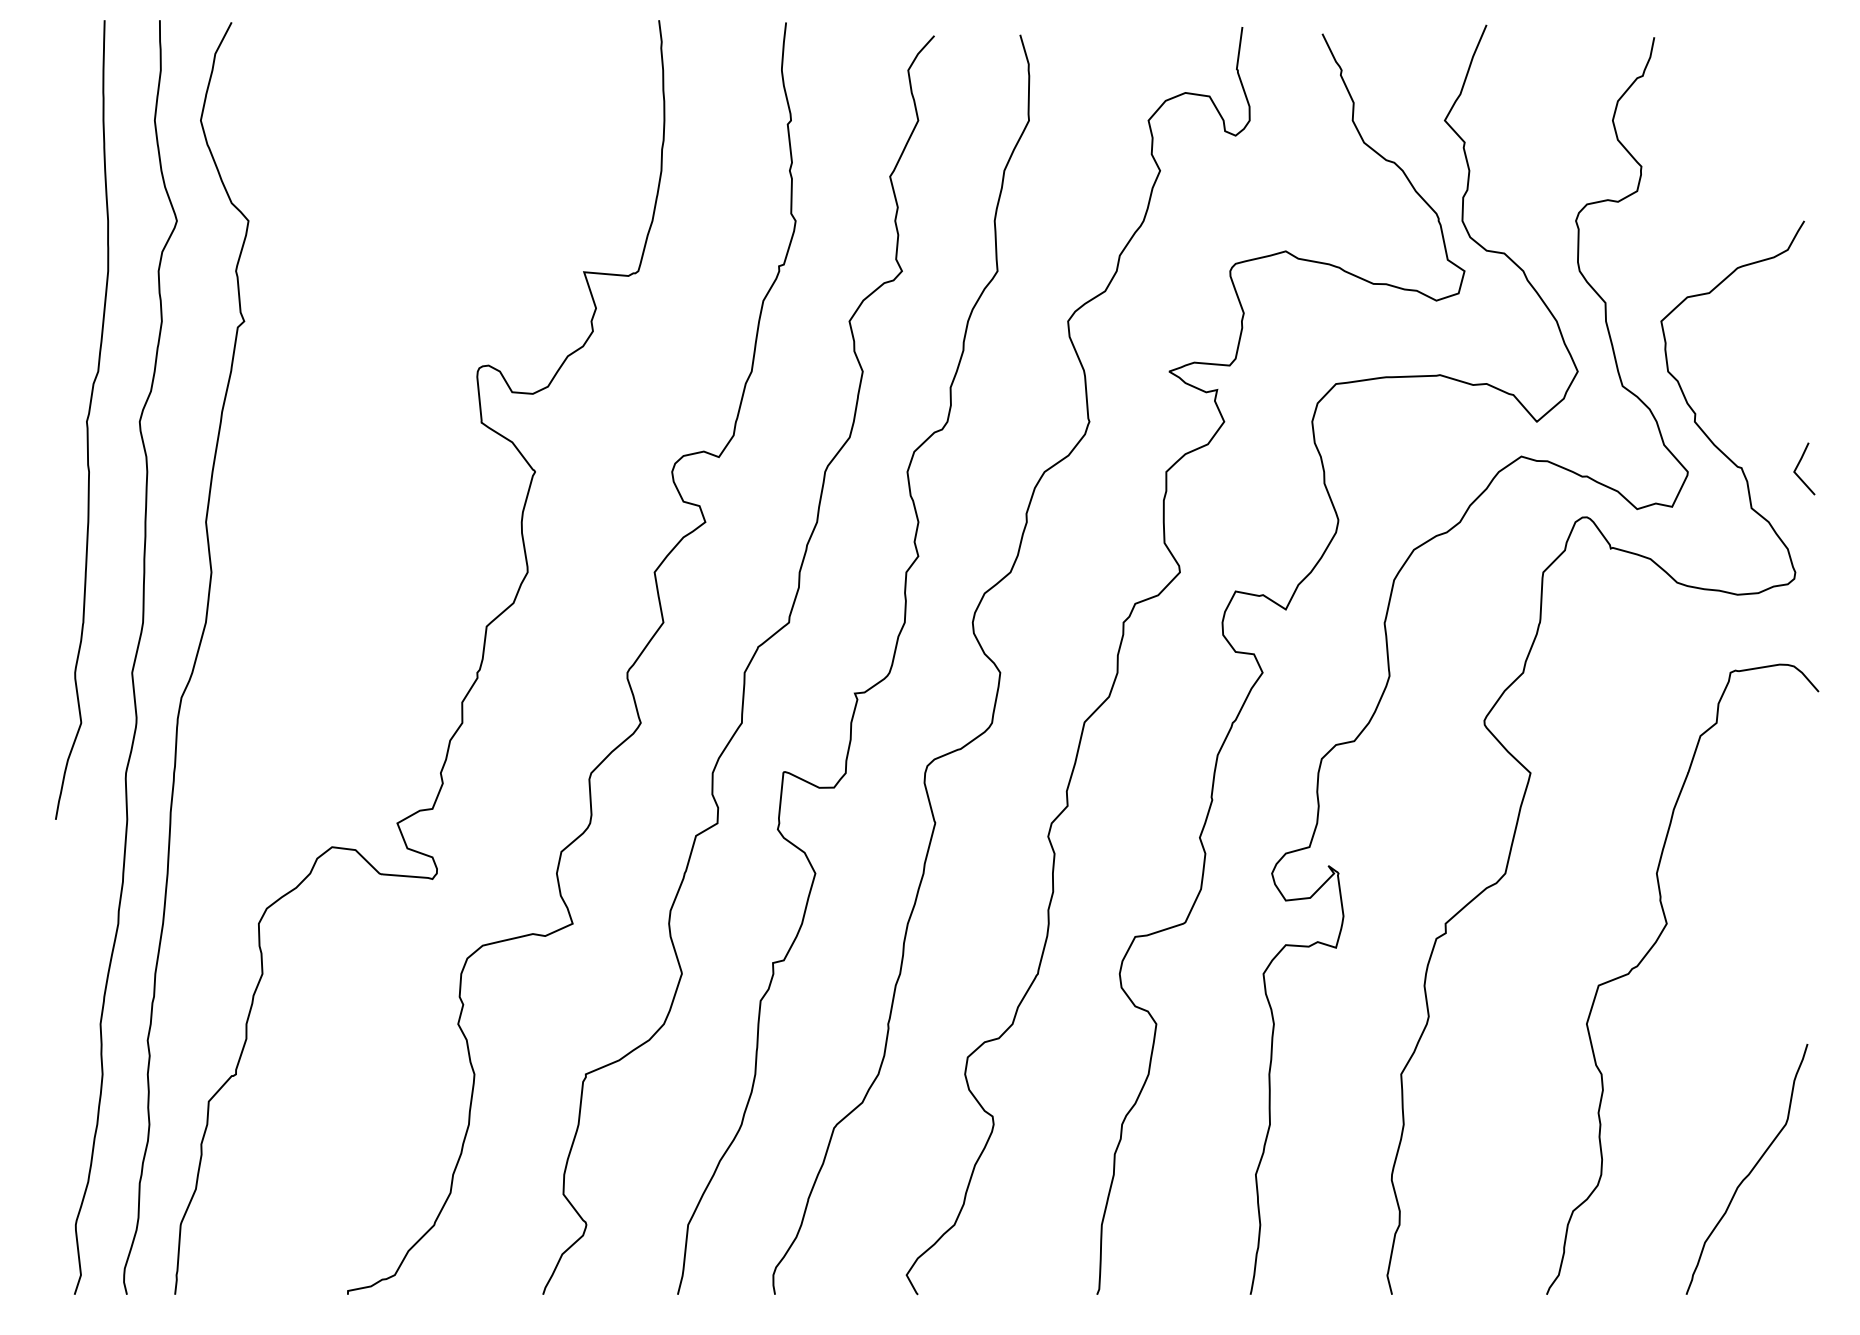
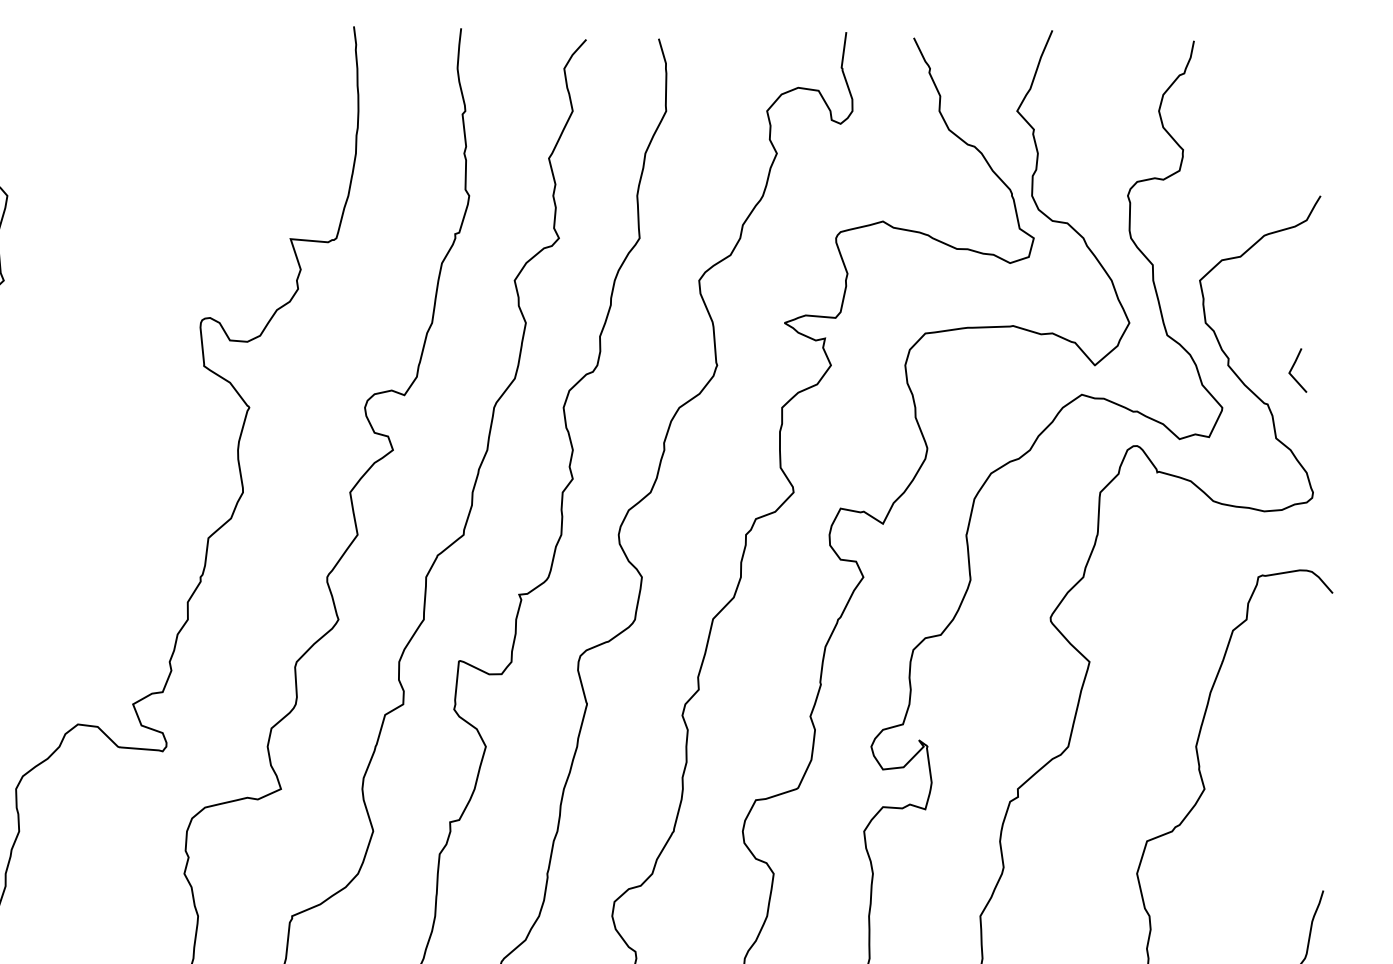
line: (1798, 466) -> (1292, 368), moved

